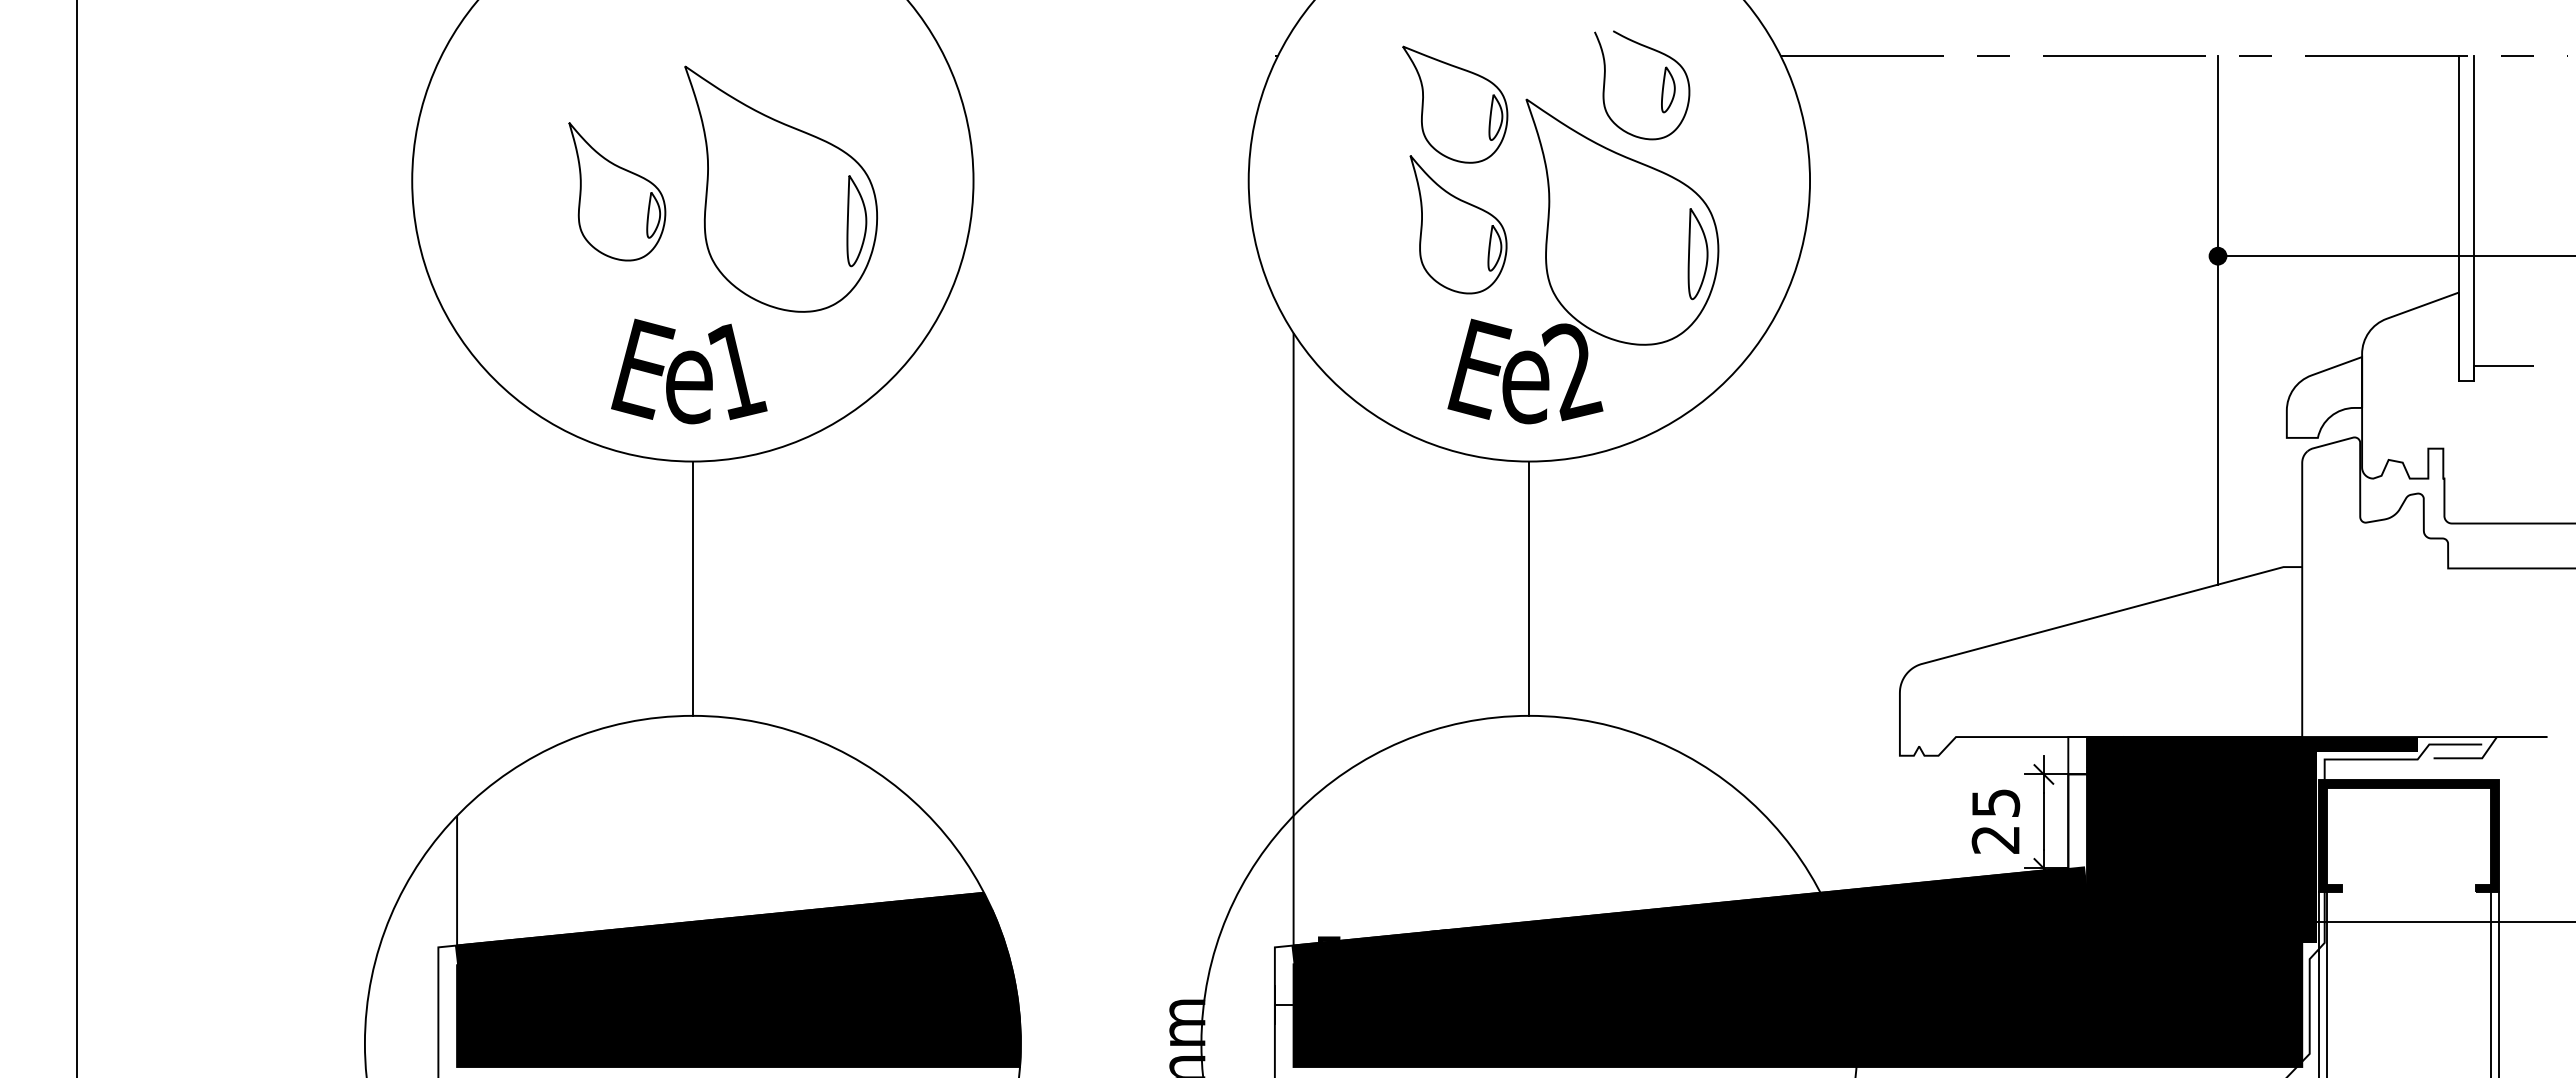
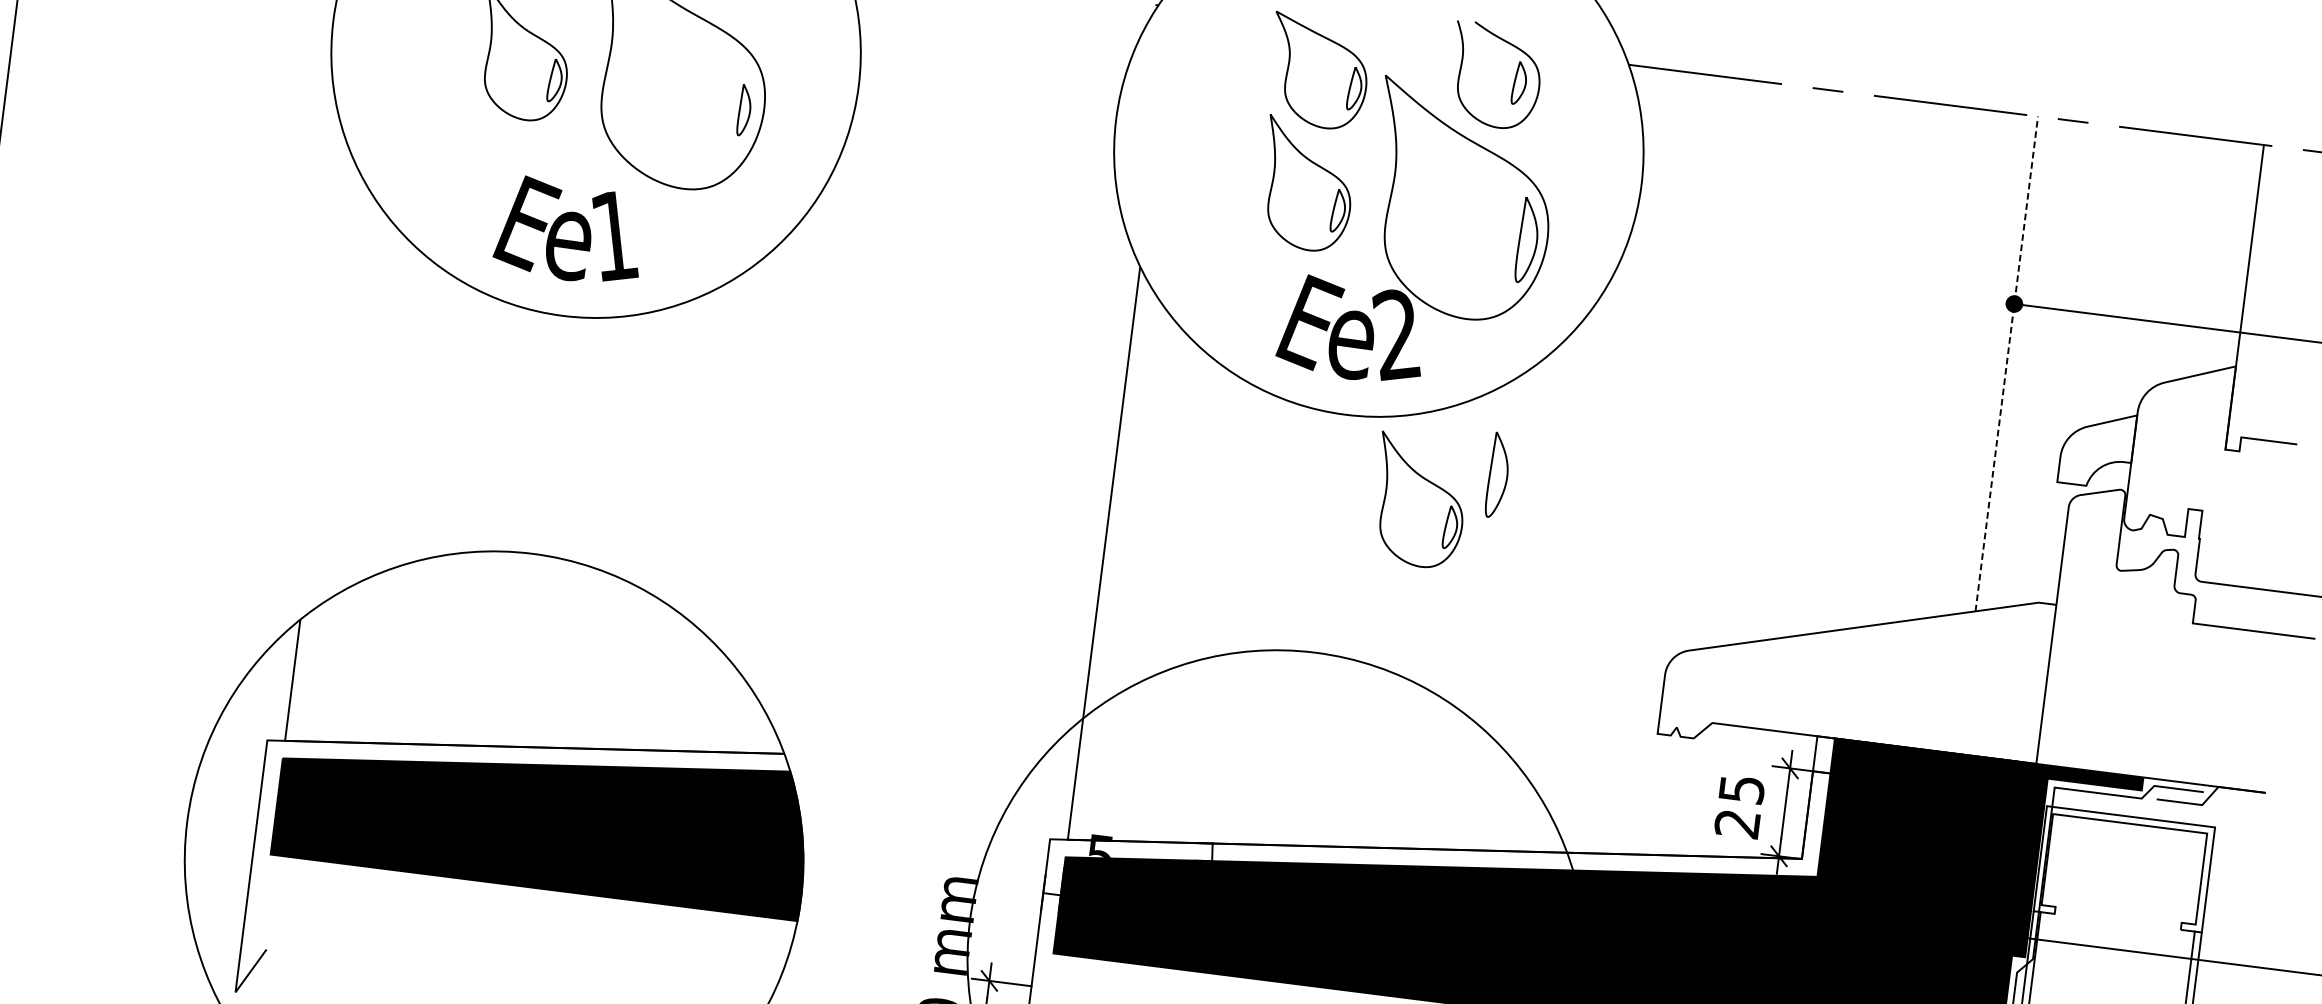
line: (2474, 218) -> (2258, 299), removed
part: (856, 221) -> (744, 110), size x0.6
line: (2218, 319) -> (2007, 363), solid -> dashed
part: (1697, 505) -> (1497, 475), added
part: (1618, 542) -> (1419, 501), added
line: (692, 588) -> (547, 434), removed
line: (1529, 588) -> (1330, 533), removed
fill: (2408, 836) -> (2124, 869), removed
fill: (1689, 915) -> (1441, 858), removed
fill: (723, 928) -> (536, 756), removed

